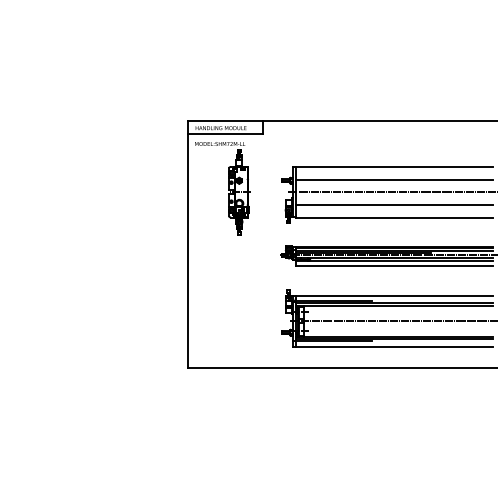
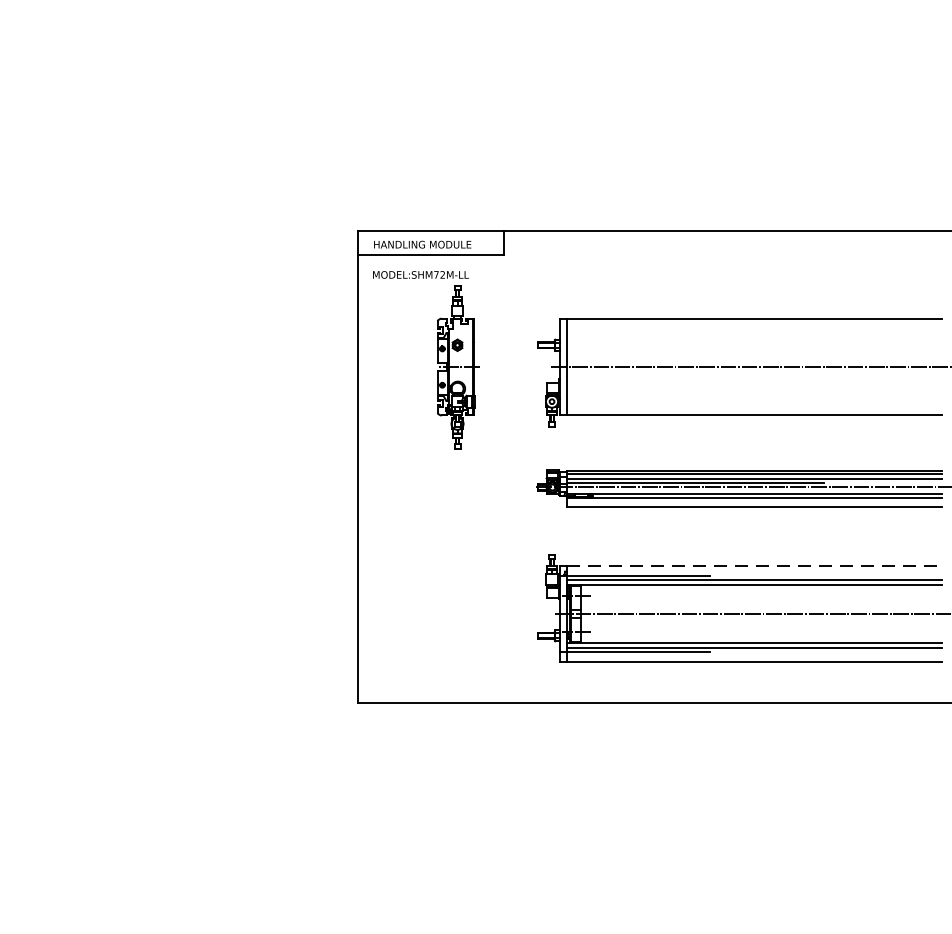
line: (394, 179) -> (754, 342), removed
line: (394, 204) -> (754, 390), removed
line: (395, 296) -> (755, 566), solid -> dashed

